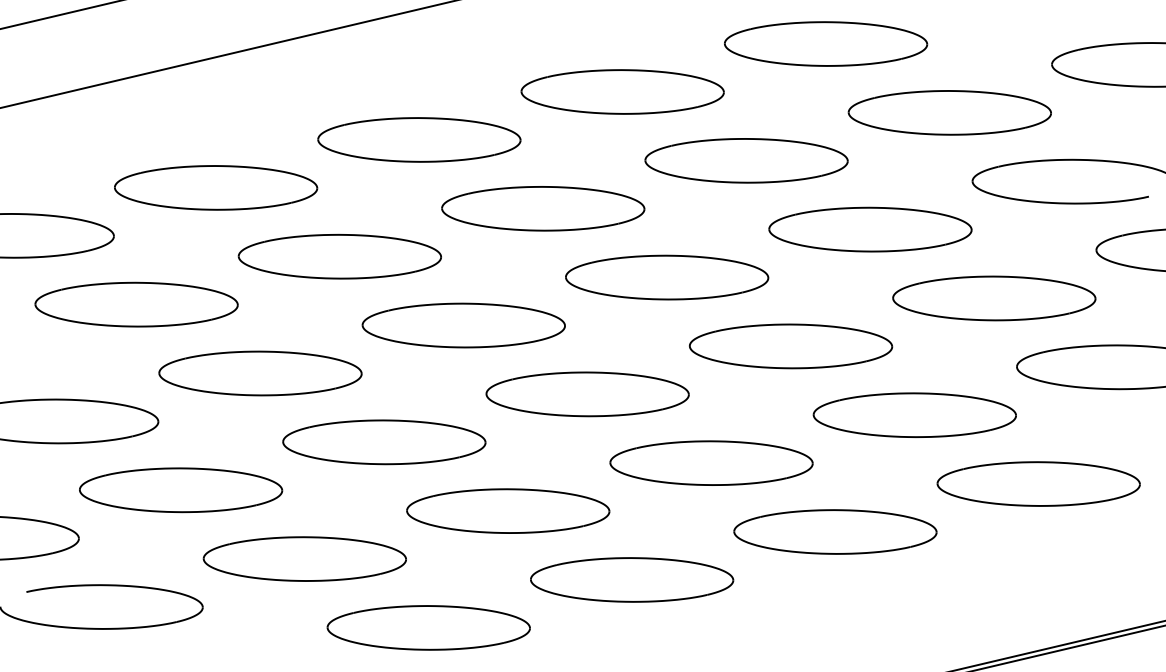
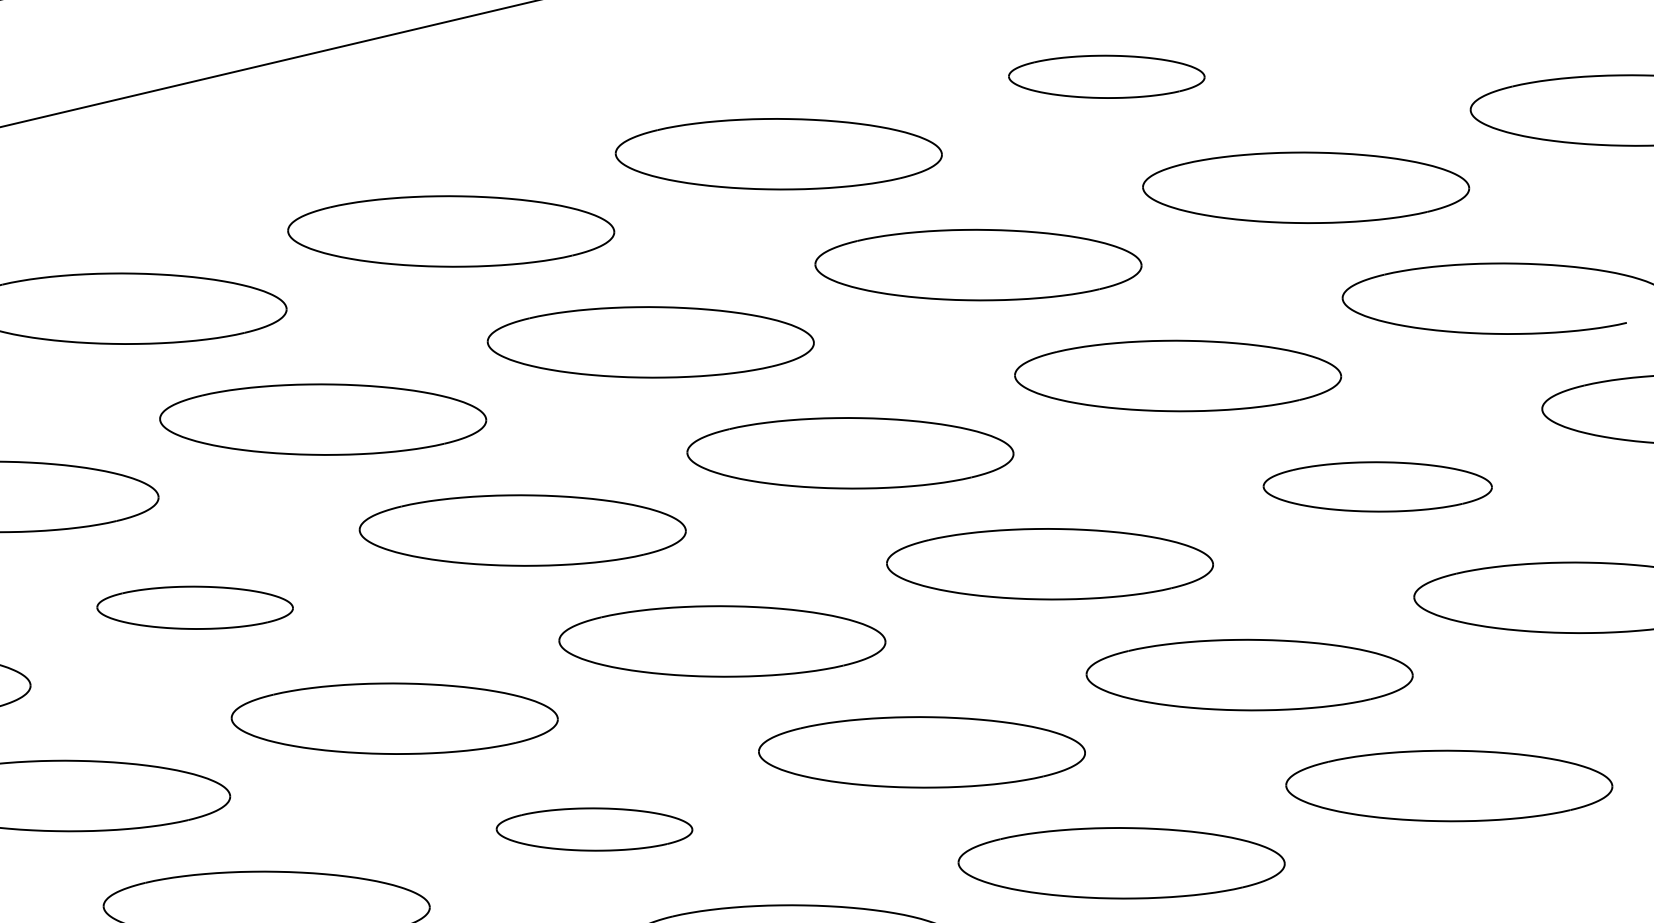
part: (826, 43) -> (1107, 76), size x0.6
part: (994, 298) -> (1377, 486), size x0.7
part: (260, 373) -> (195, 607), size x0.6
part: (508, 510) -> (594, 828), size x0.6

